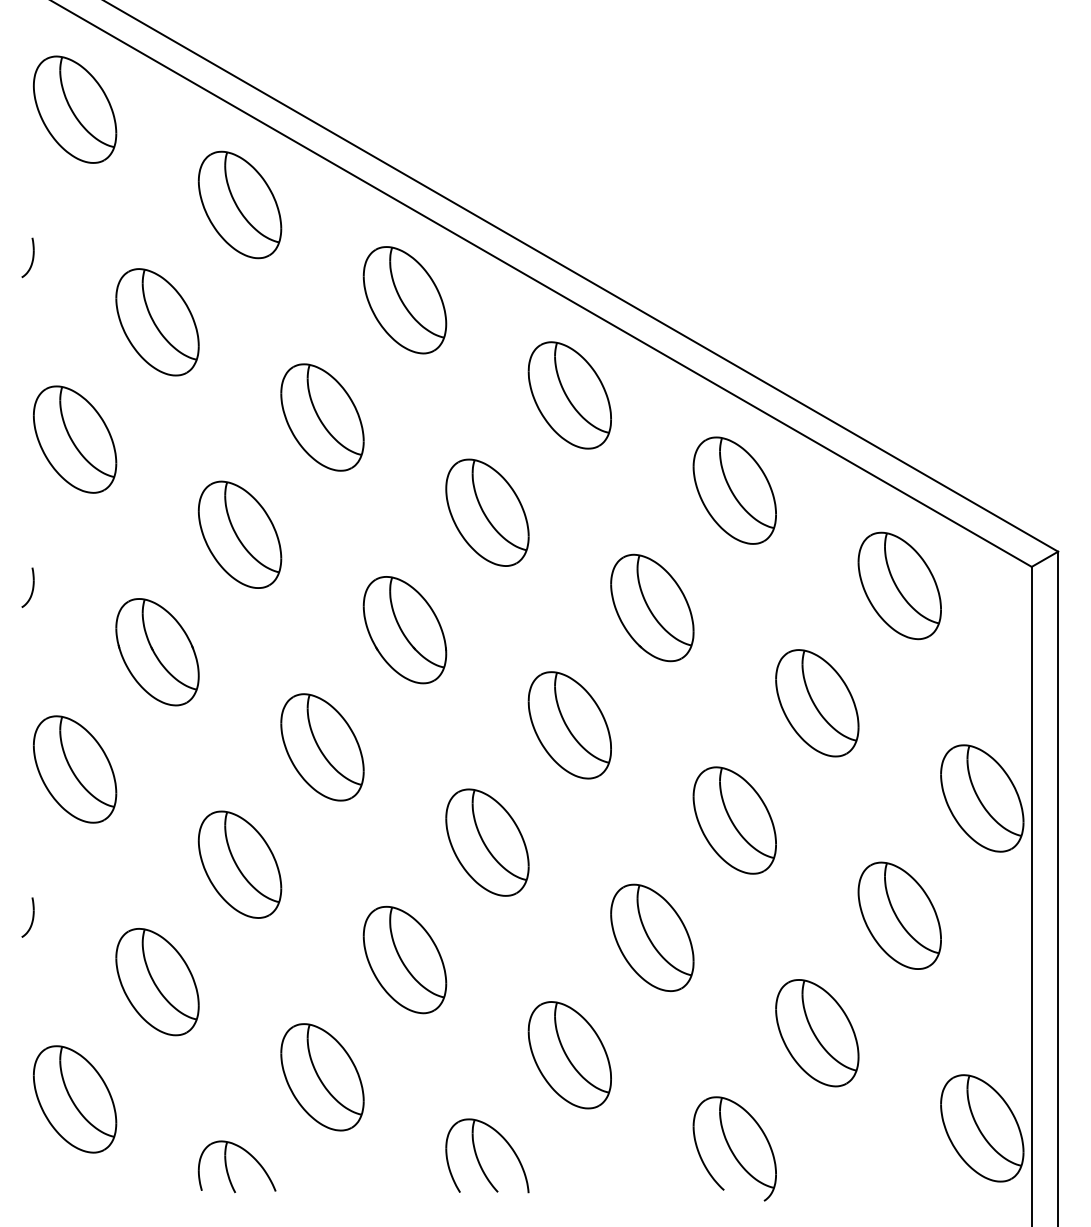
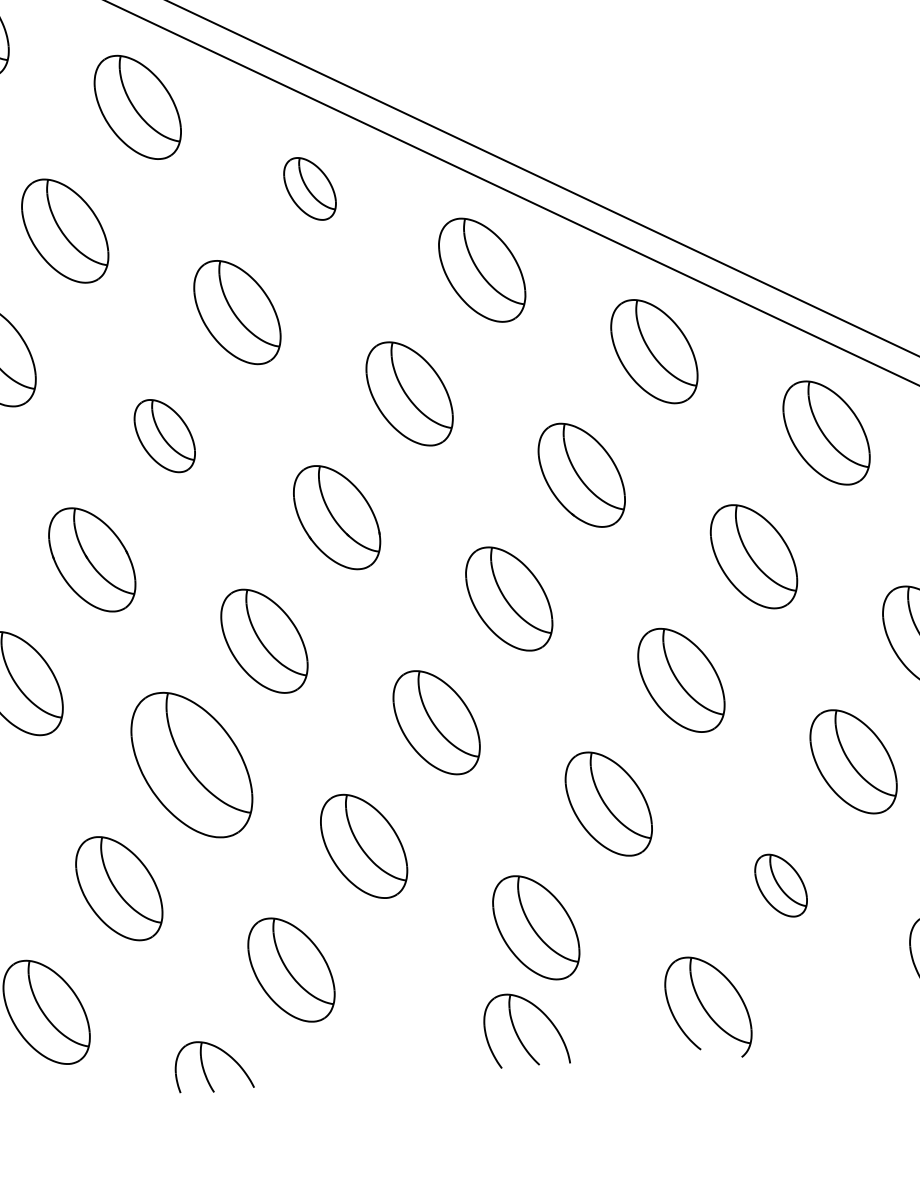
part: (404, 300) -> (309, 189), size x0.6
part: (239, 534) -> (164, 435), size x0.7
part: (239, 864) -> (191, 764), size x1.4
part: (817, 1033) -> (781, 885), size x0.6
part: (479, 1160) -> (518, 1034), moved

